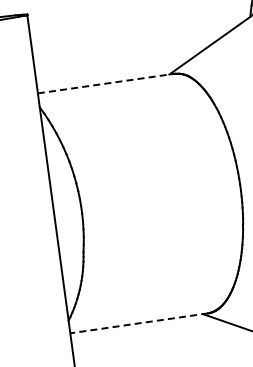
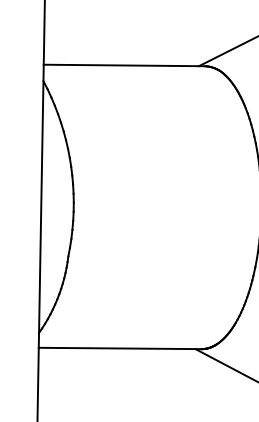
line: (106, 83) -> (124, 65), dashed -> solid
line: (139, 323) -> (120, 348), dashed -> solid

